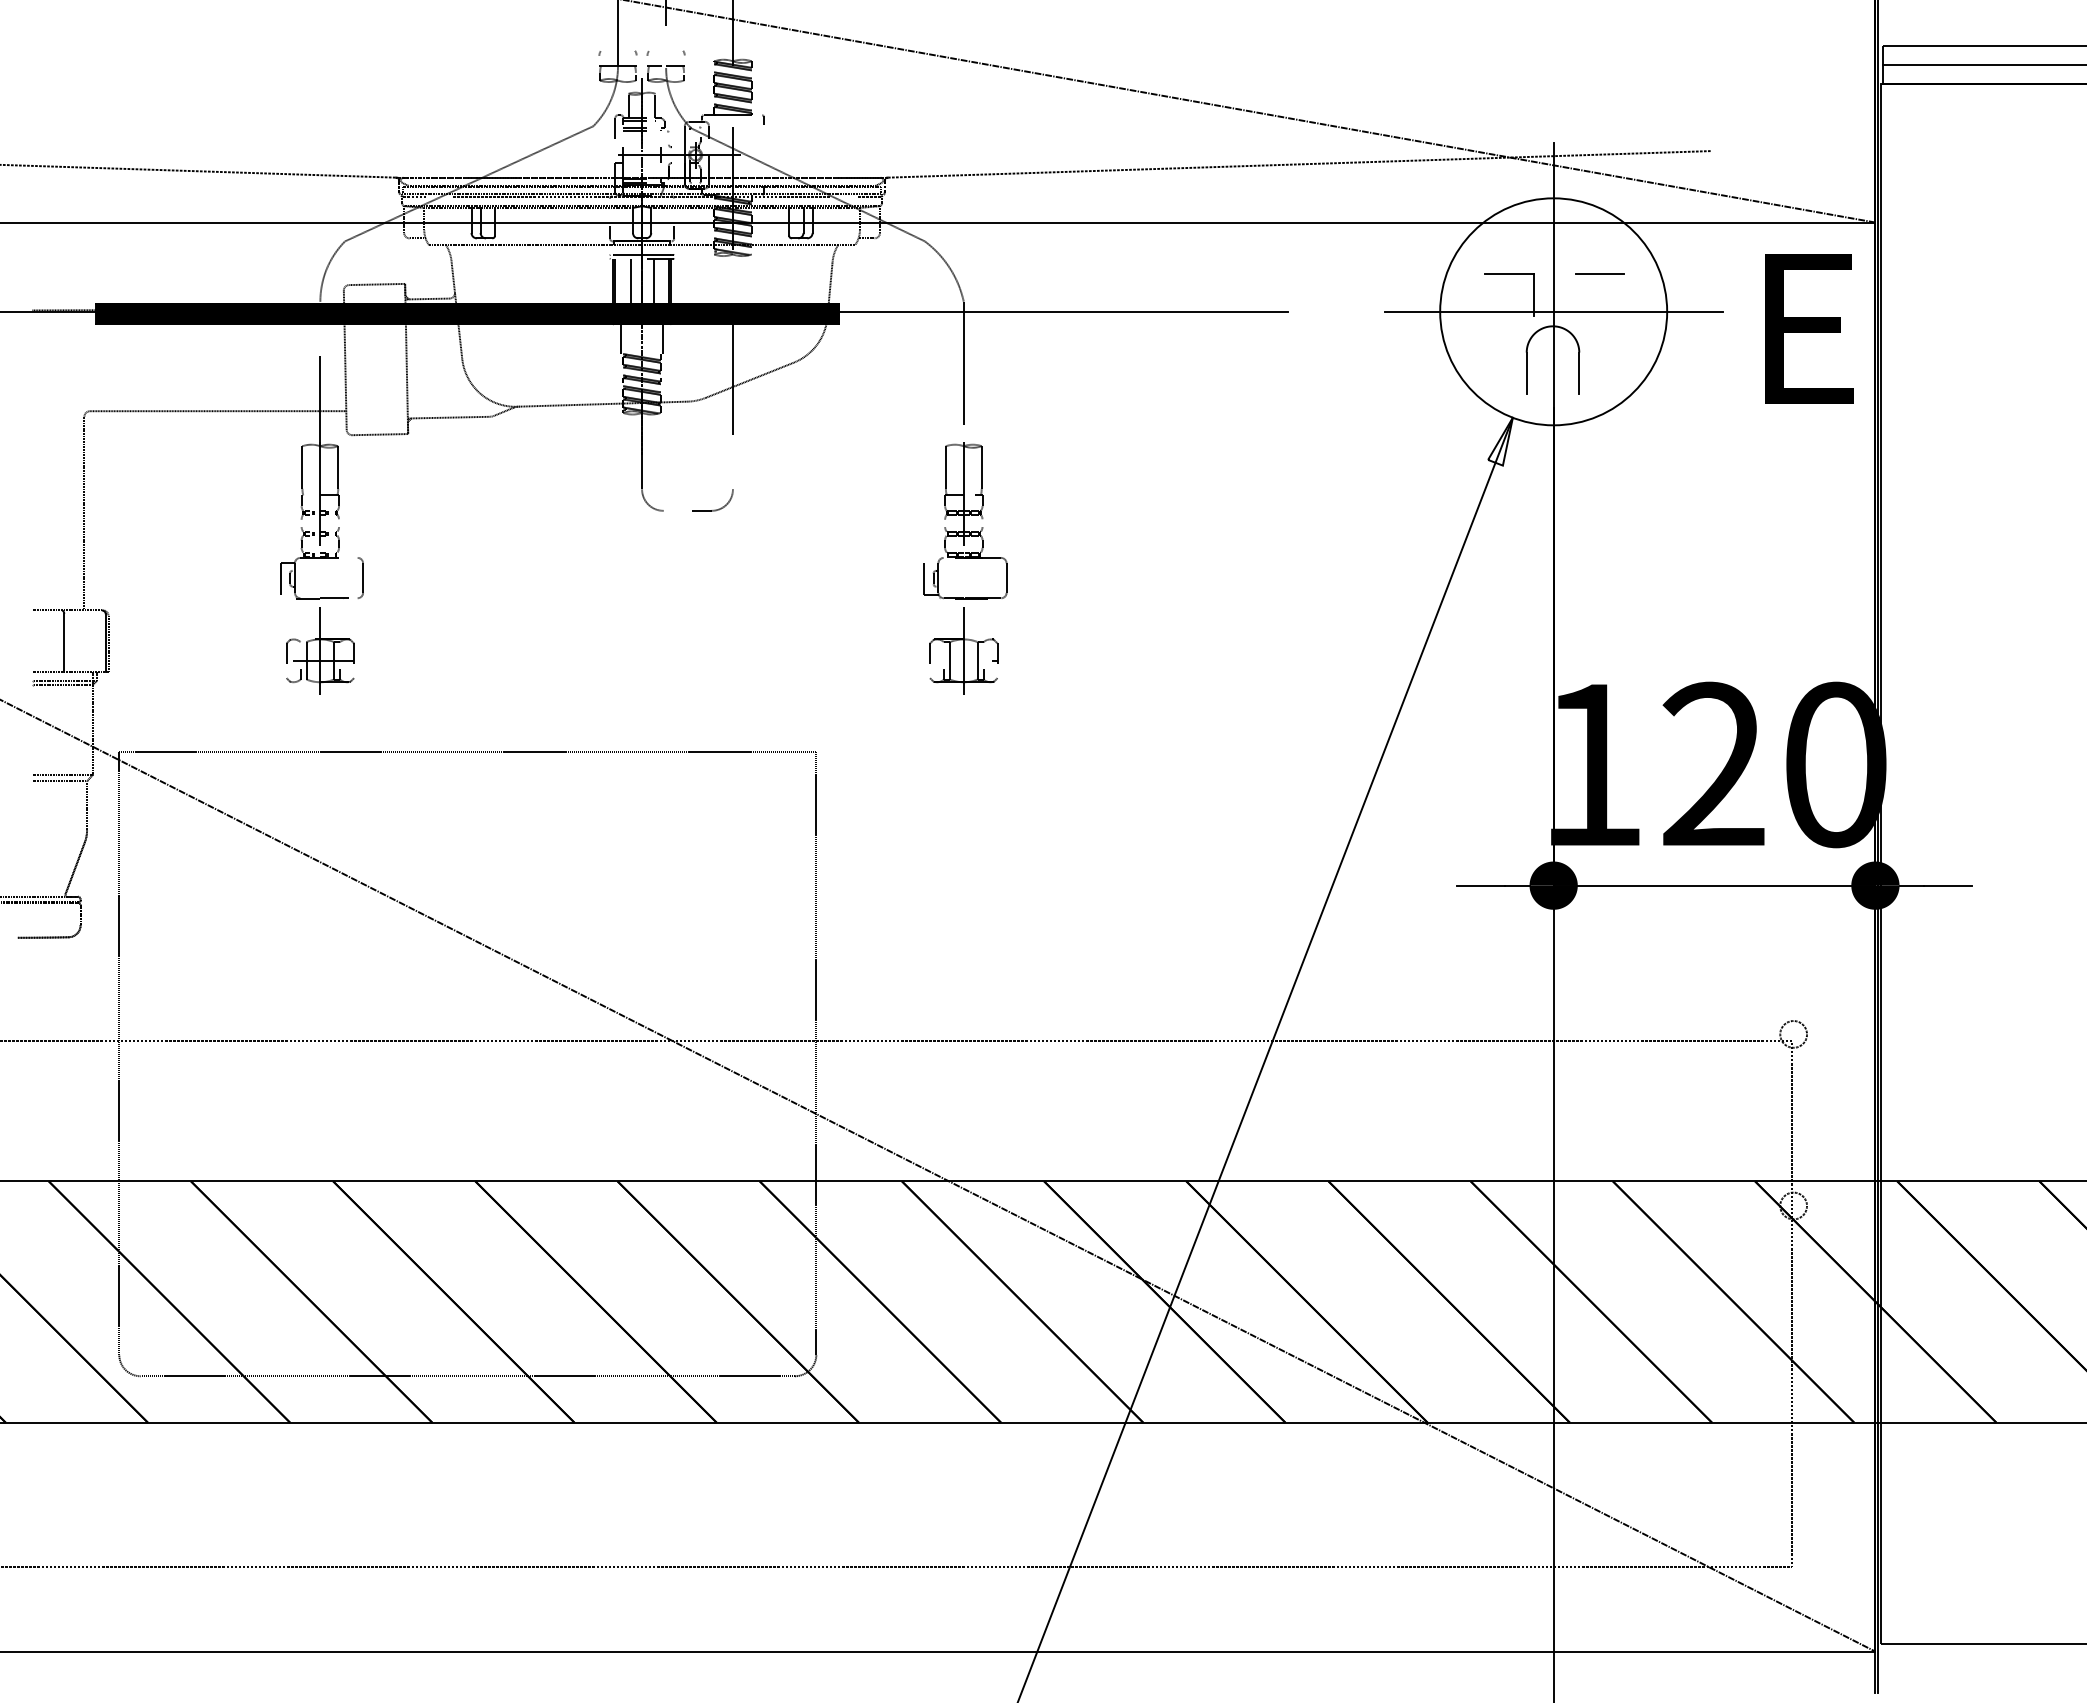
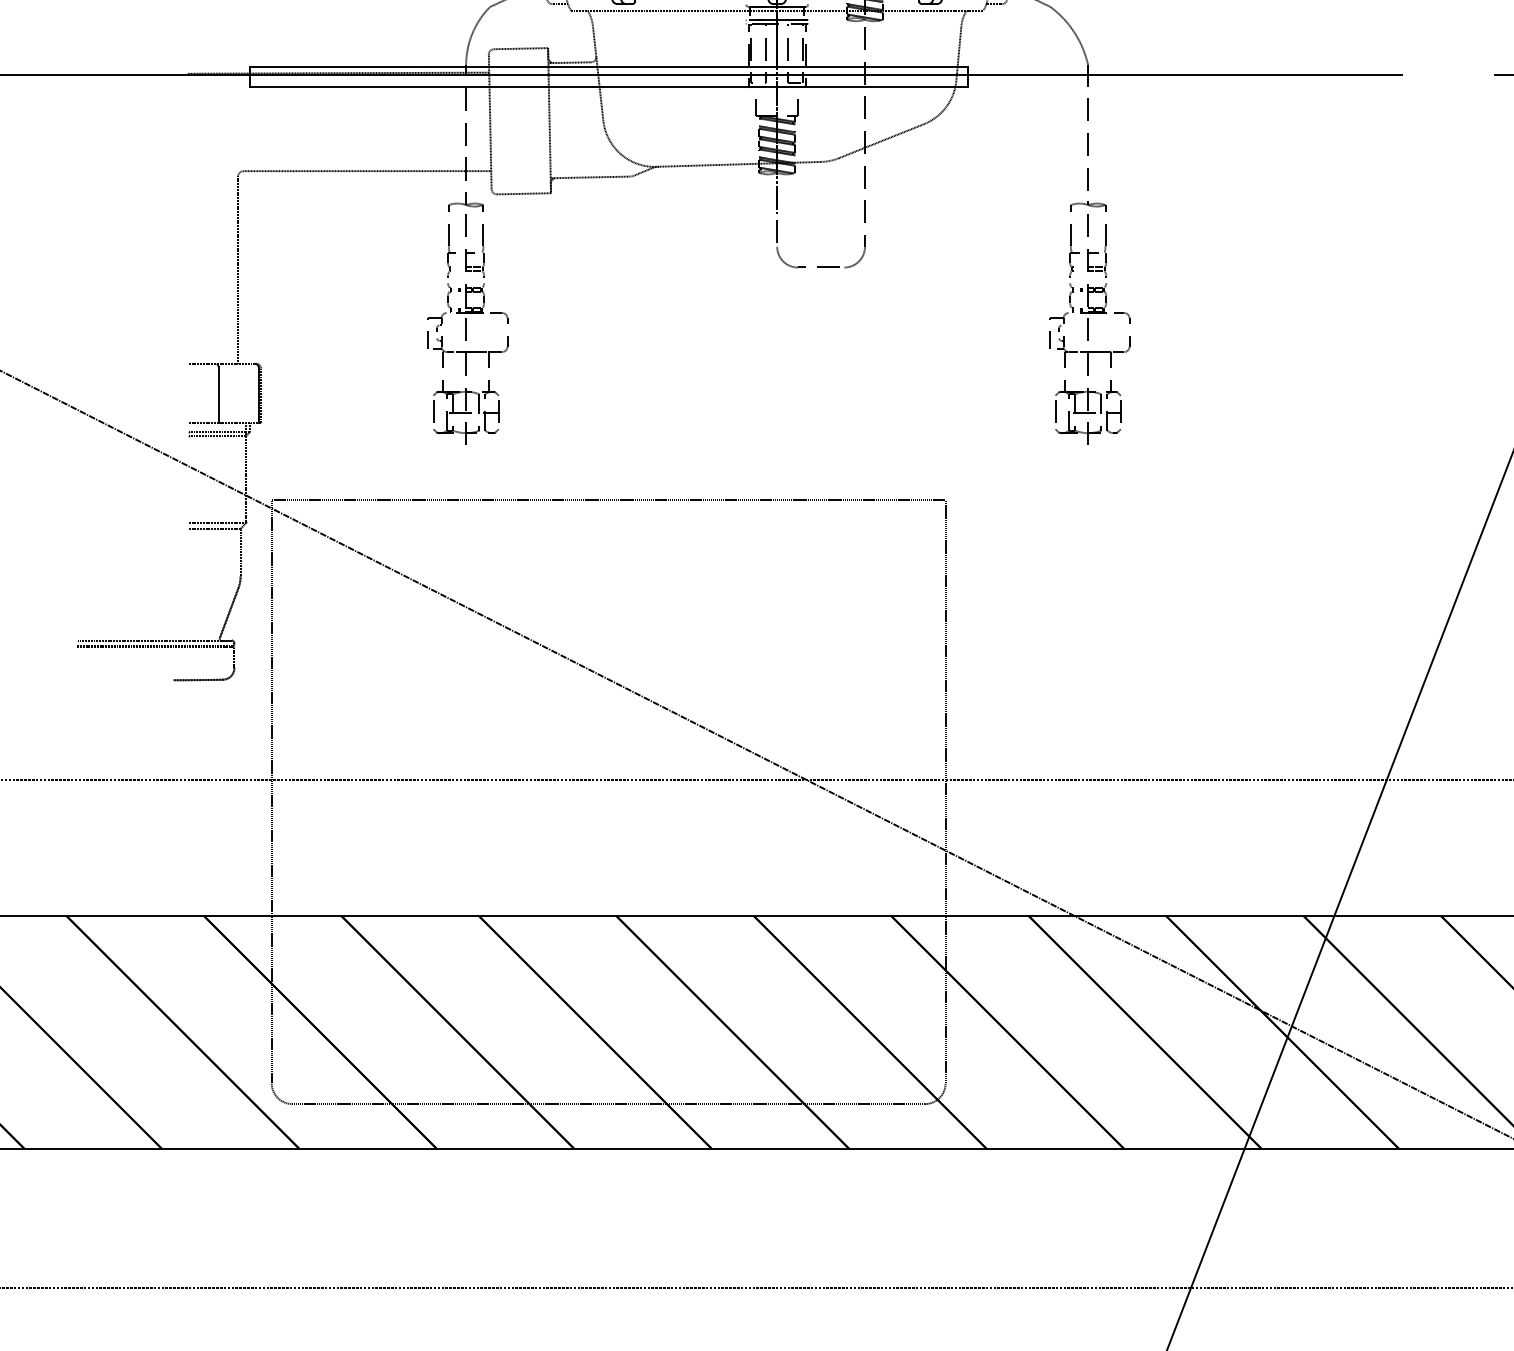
hatch: (467, 313) -> (608, 76), removed

